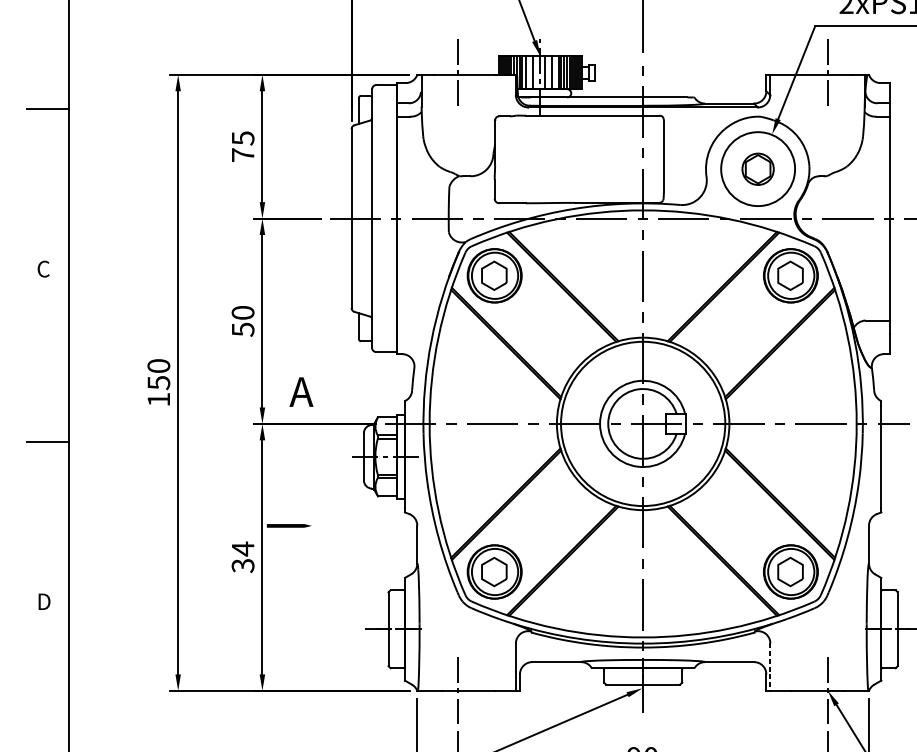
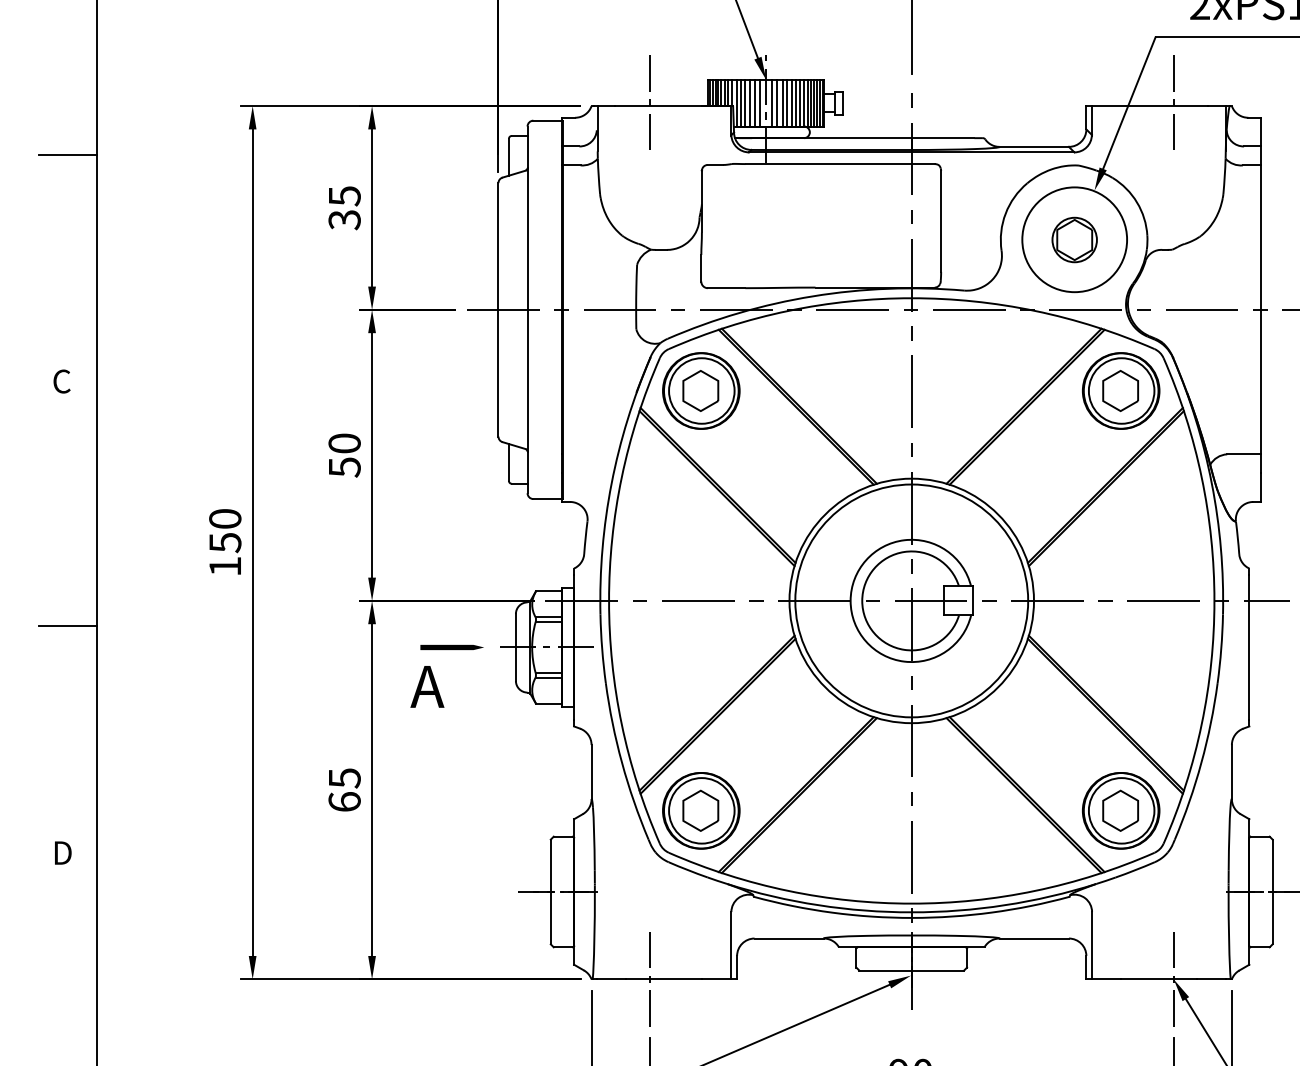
line: (528, 72) -> (749, 102), added
line: (536, 72) -> (760, 102), added
line: (548, 72) -> (777, 102), added
line: (555, 72) -> (787, 102), added
text: (242, 155) -> (344, 220), 75 -> 35
text: (301, 391) -> (427, 686), moved
line: (288, 525) -> (451, 646), moved
text: (242, 556) -> (344, 789), 34 -> 65
line: (770, 667) -> (1092, 945), dashed -> solid

